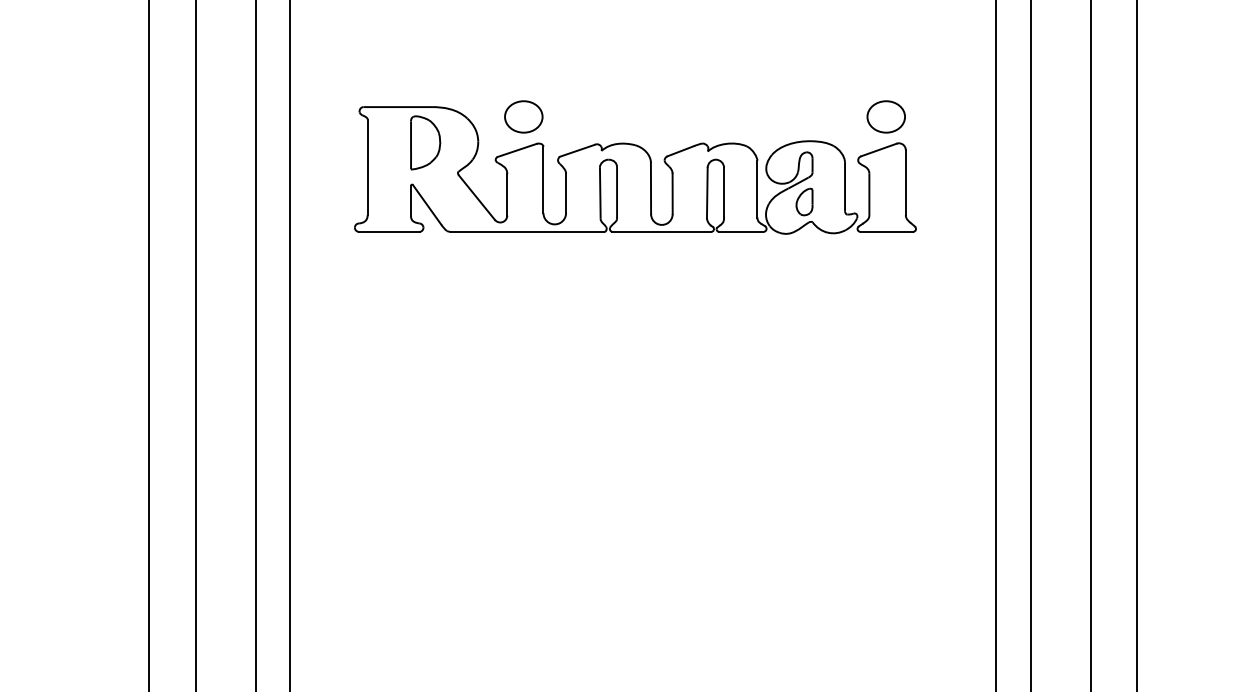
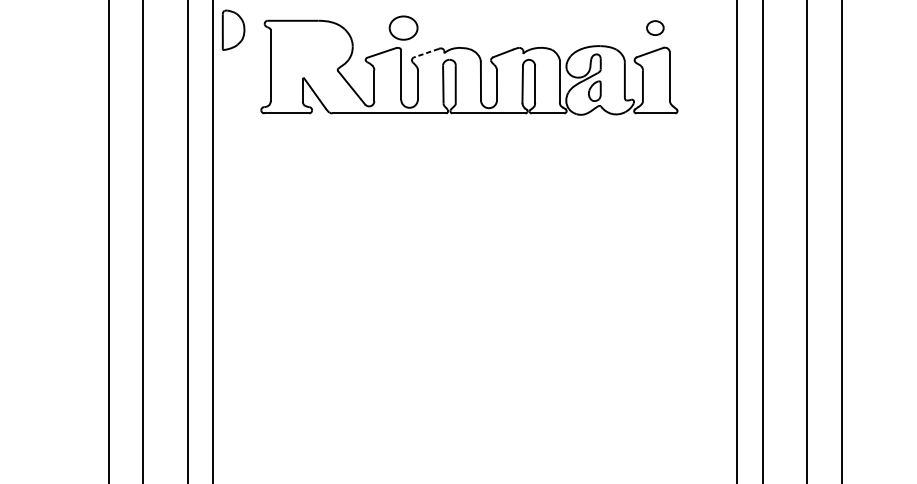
part: (523, 116) -> (403, 27), moved
part: (885, 116) -> (654, 27), size x0.6
part: (425, 142) -> (233, 30), moved
line: (576, 151) -> (425, 53), solid -> dashed

